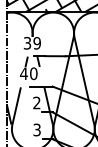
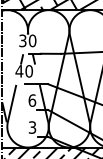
text: (37, 42) -> (32, 40), 39 -> 30
text: (37, 102) -> (32, 100), 2 -> 6

